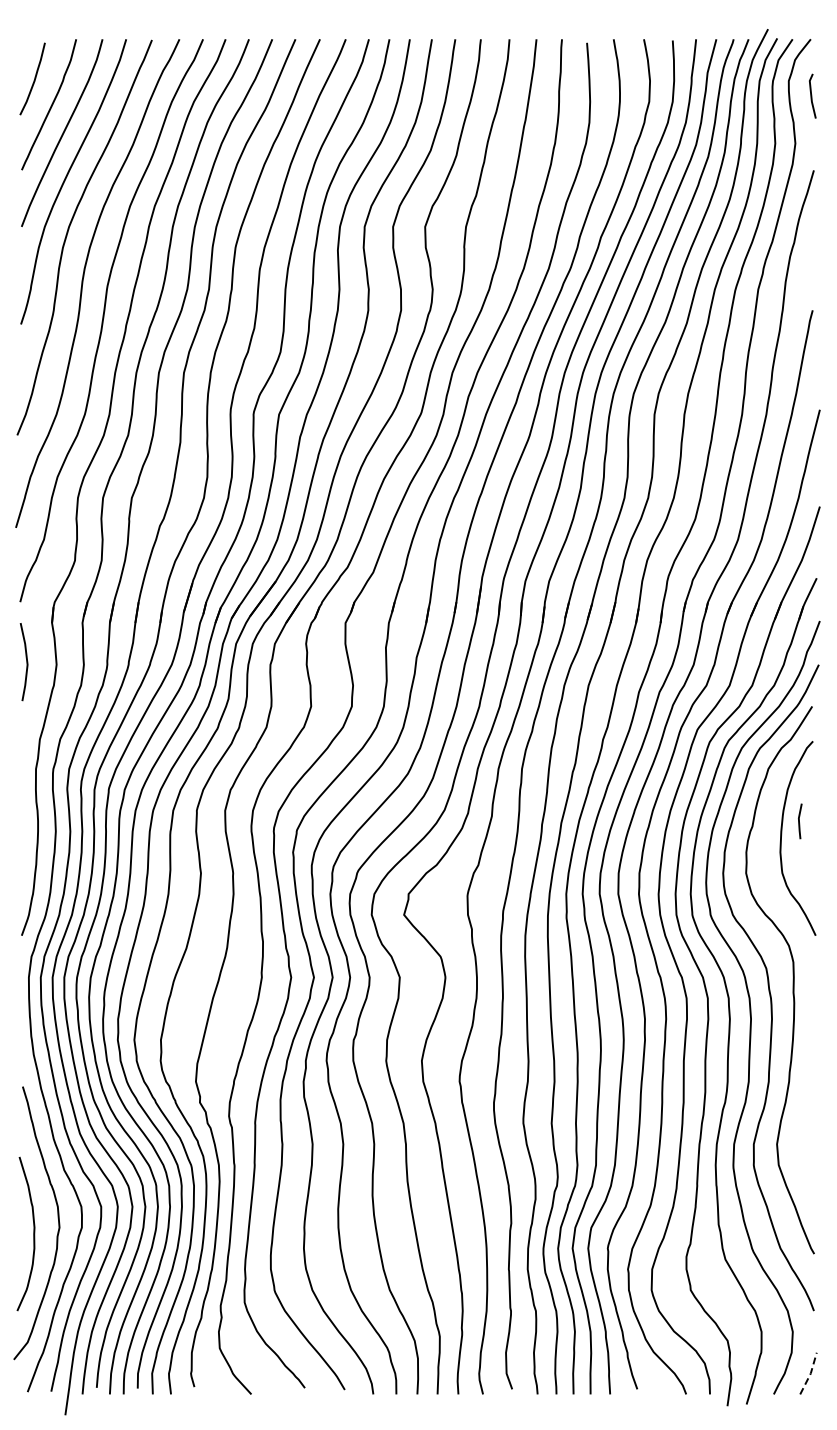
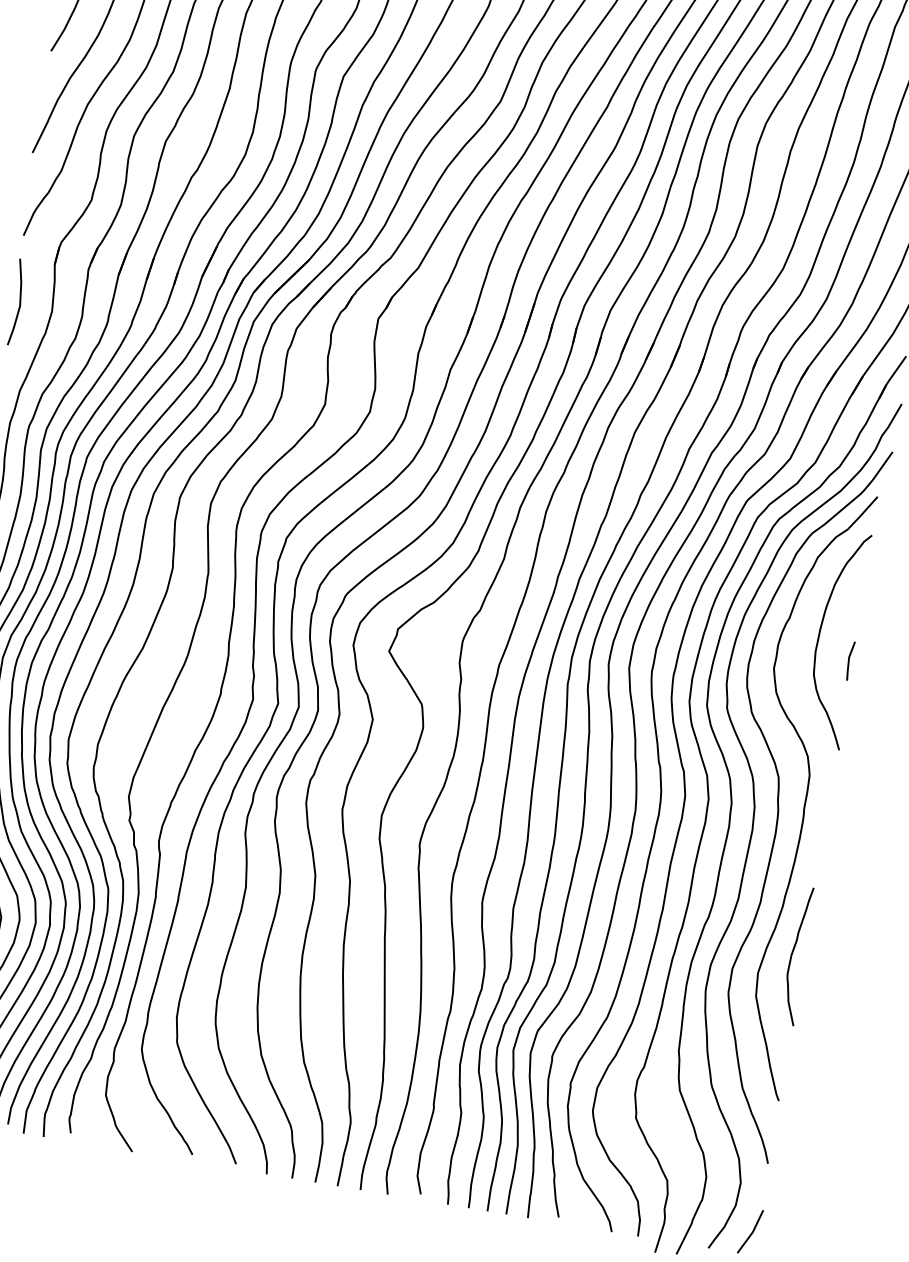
line: (799, 821) -> (849, 660), moved
curve: (805, 1121) -> (793, 953), added
line: (810, 1373) -> (752, 1231), dashed -> solid

